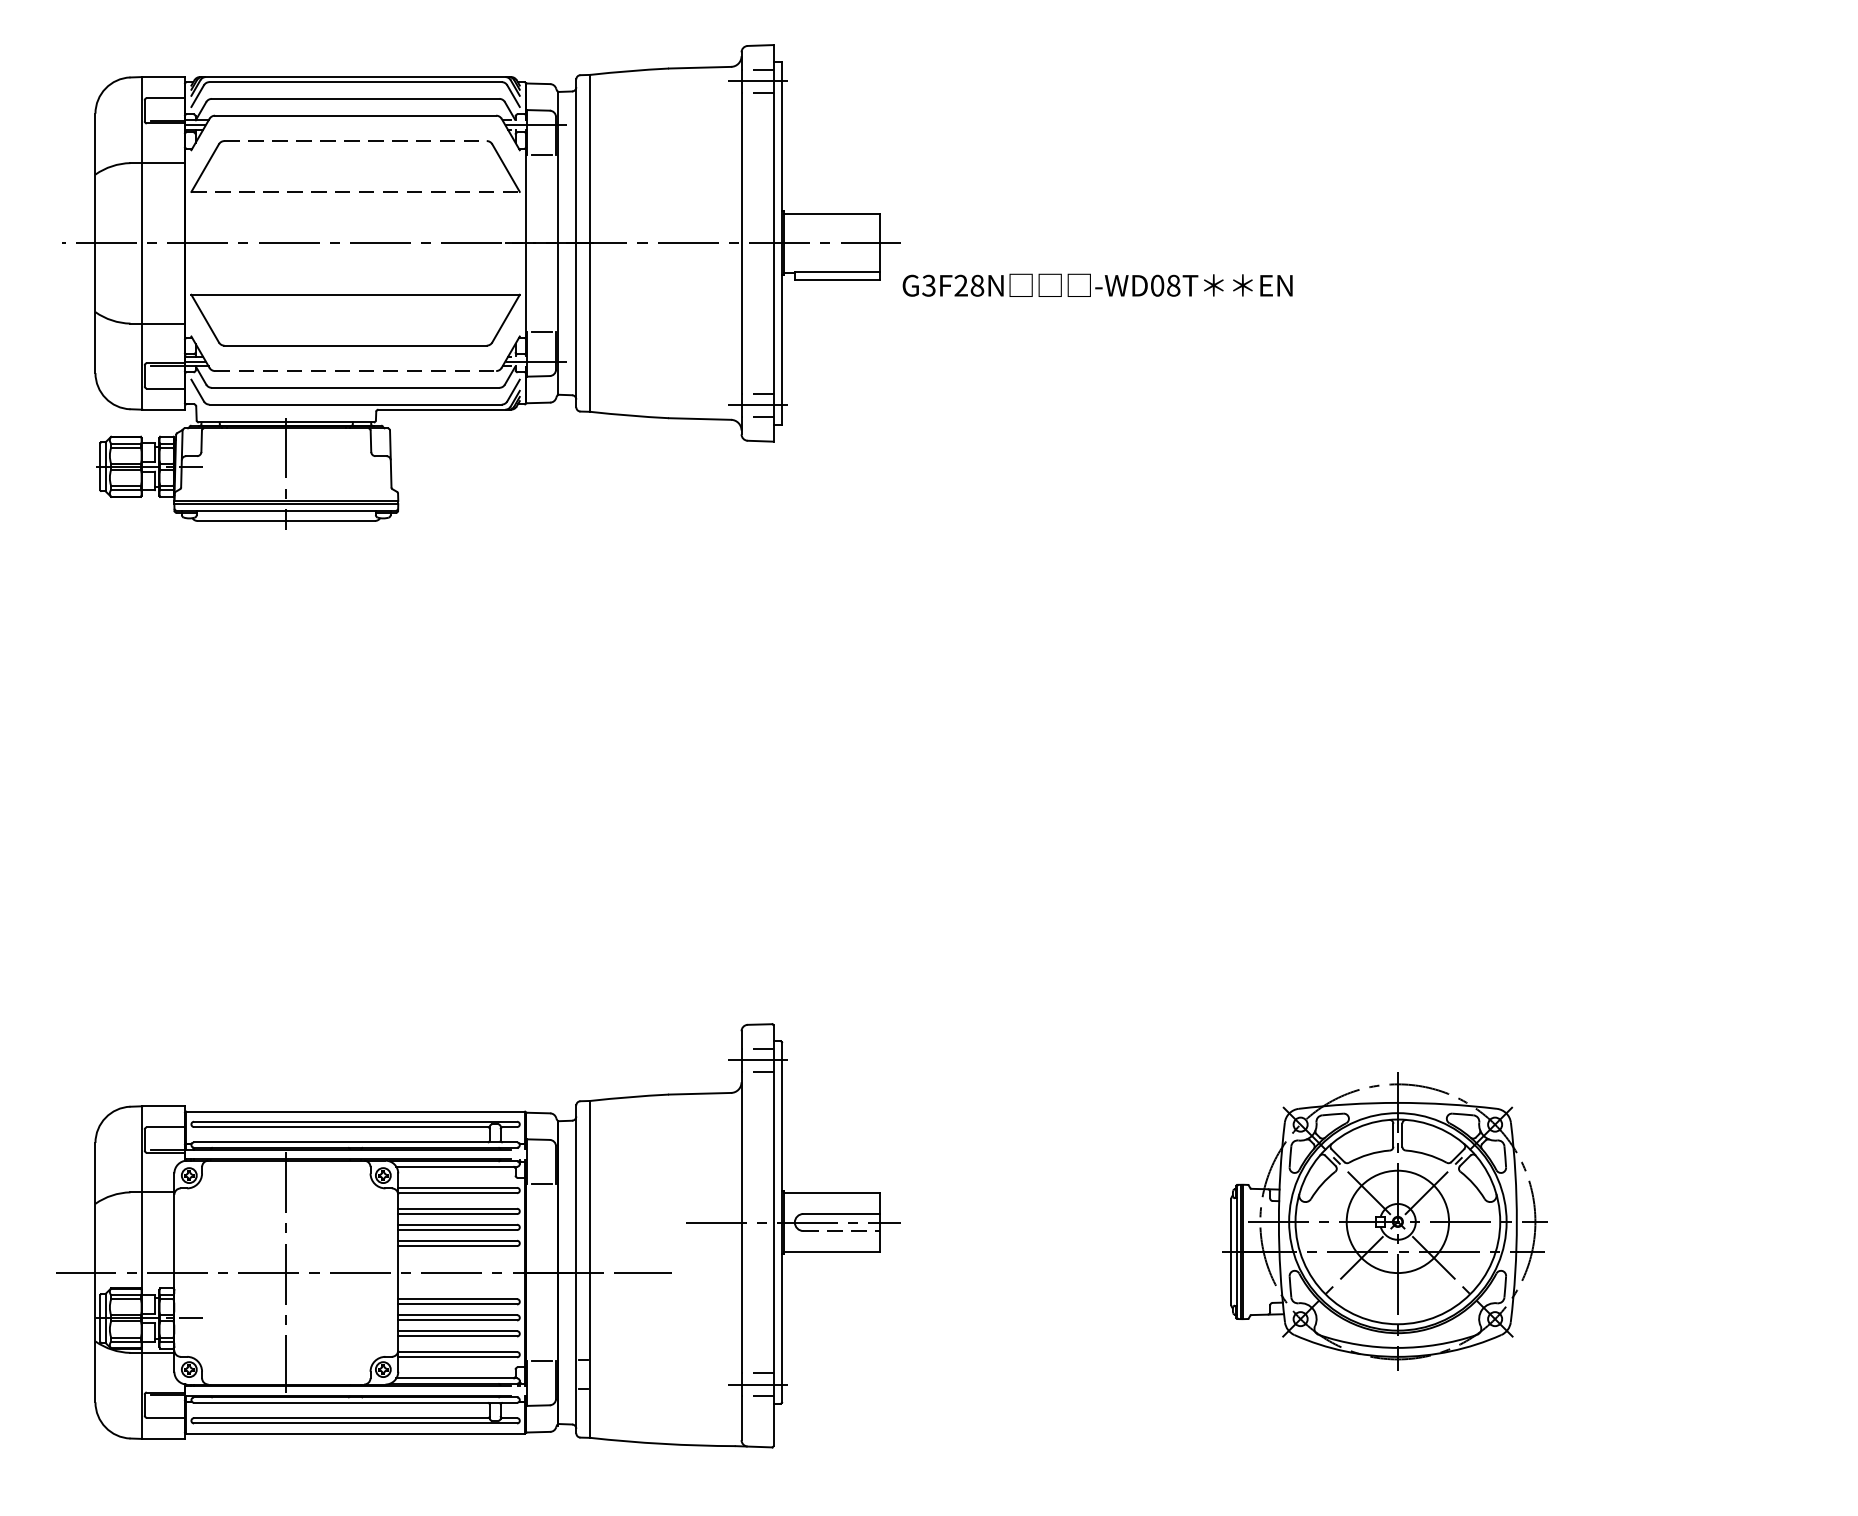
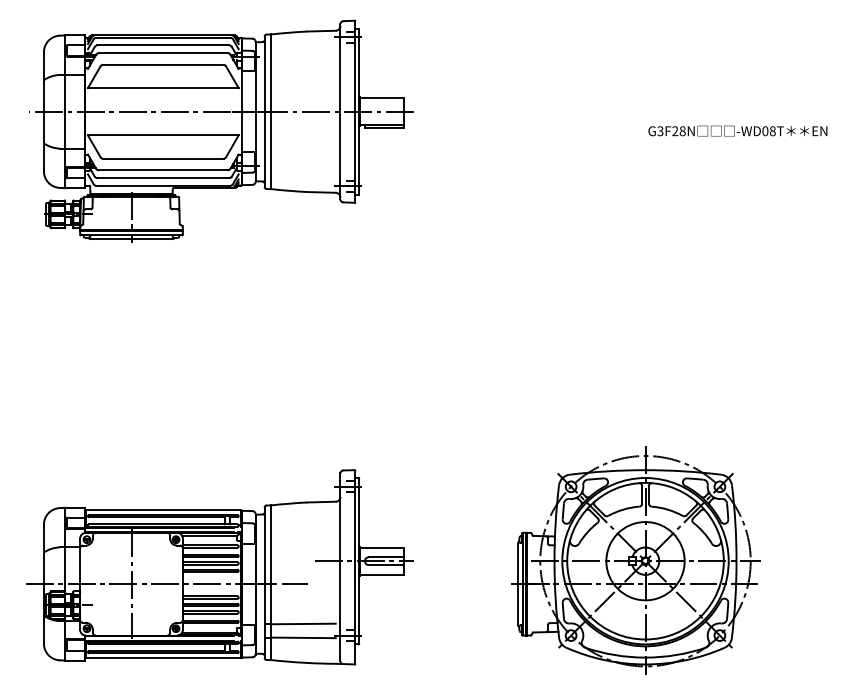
line: (356, 140) -> (163, 64), dashed -> solid
line: (356, 192) -> (163, 88), dashed -> solid
text: (1096, 284) -> (737, 130), moved
line: (356, 371) -> (163, 170), dashed -> solid
part: (1384, 1220) -> (635, 560), size x1.67
line: (841, 1231) -> (386, 565), dashed -> solid
line: (661, 1358) -> (303, 623), added
line: (661, 1388) -> (303, 637), added

